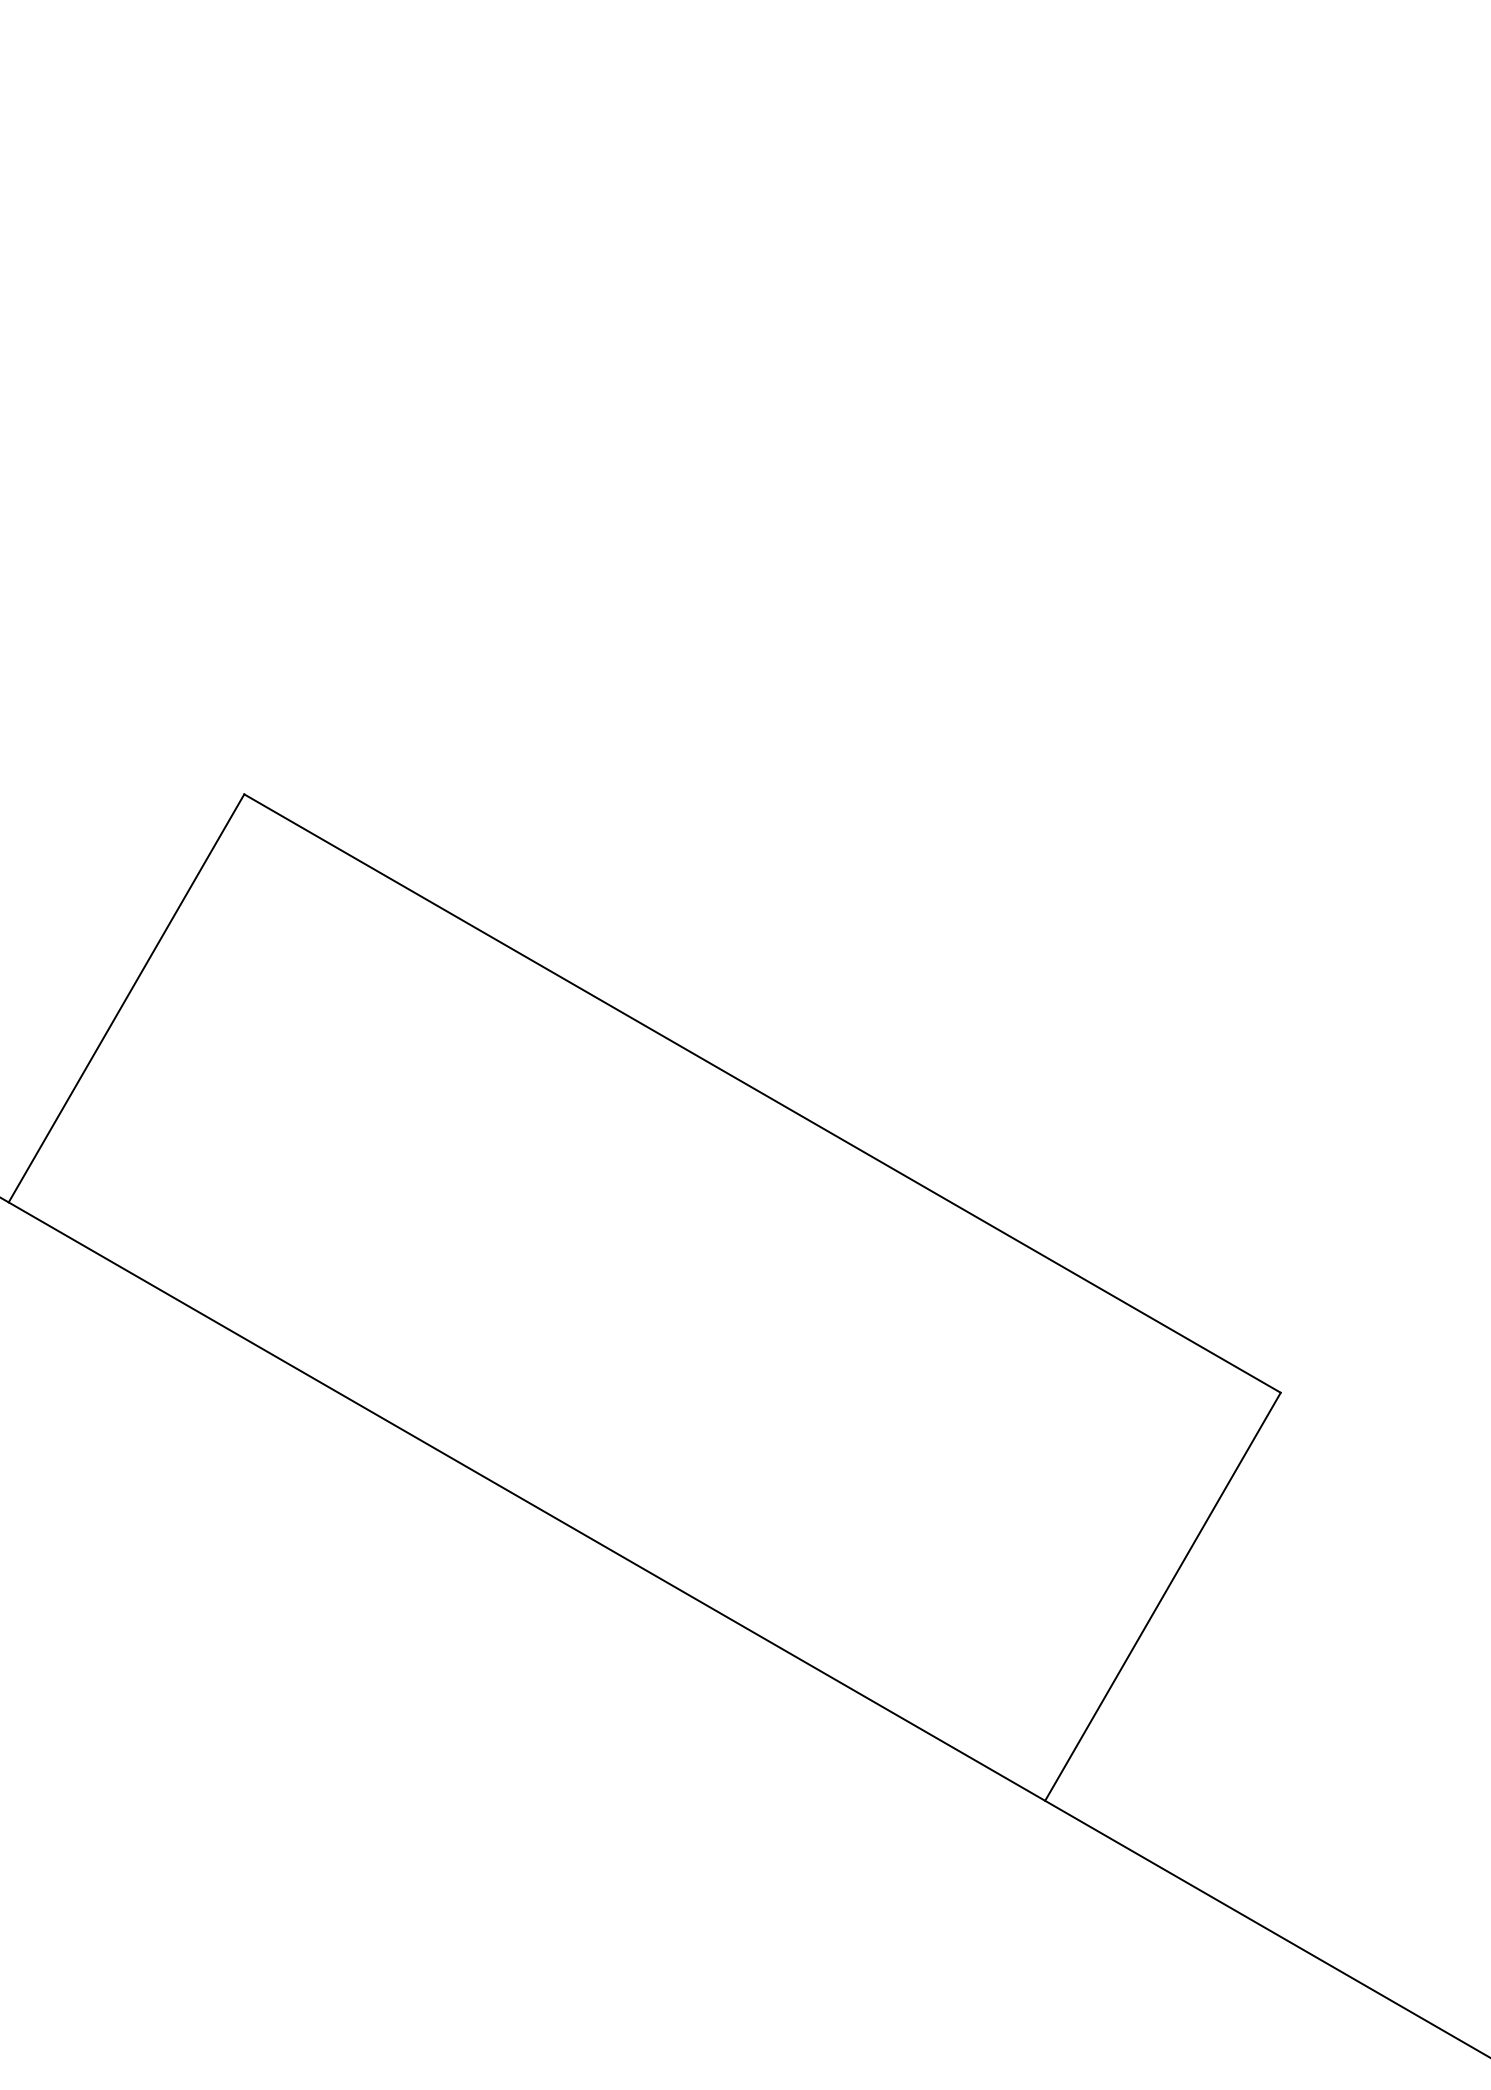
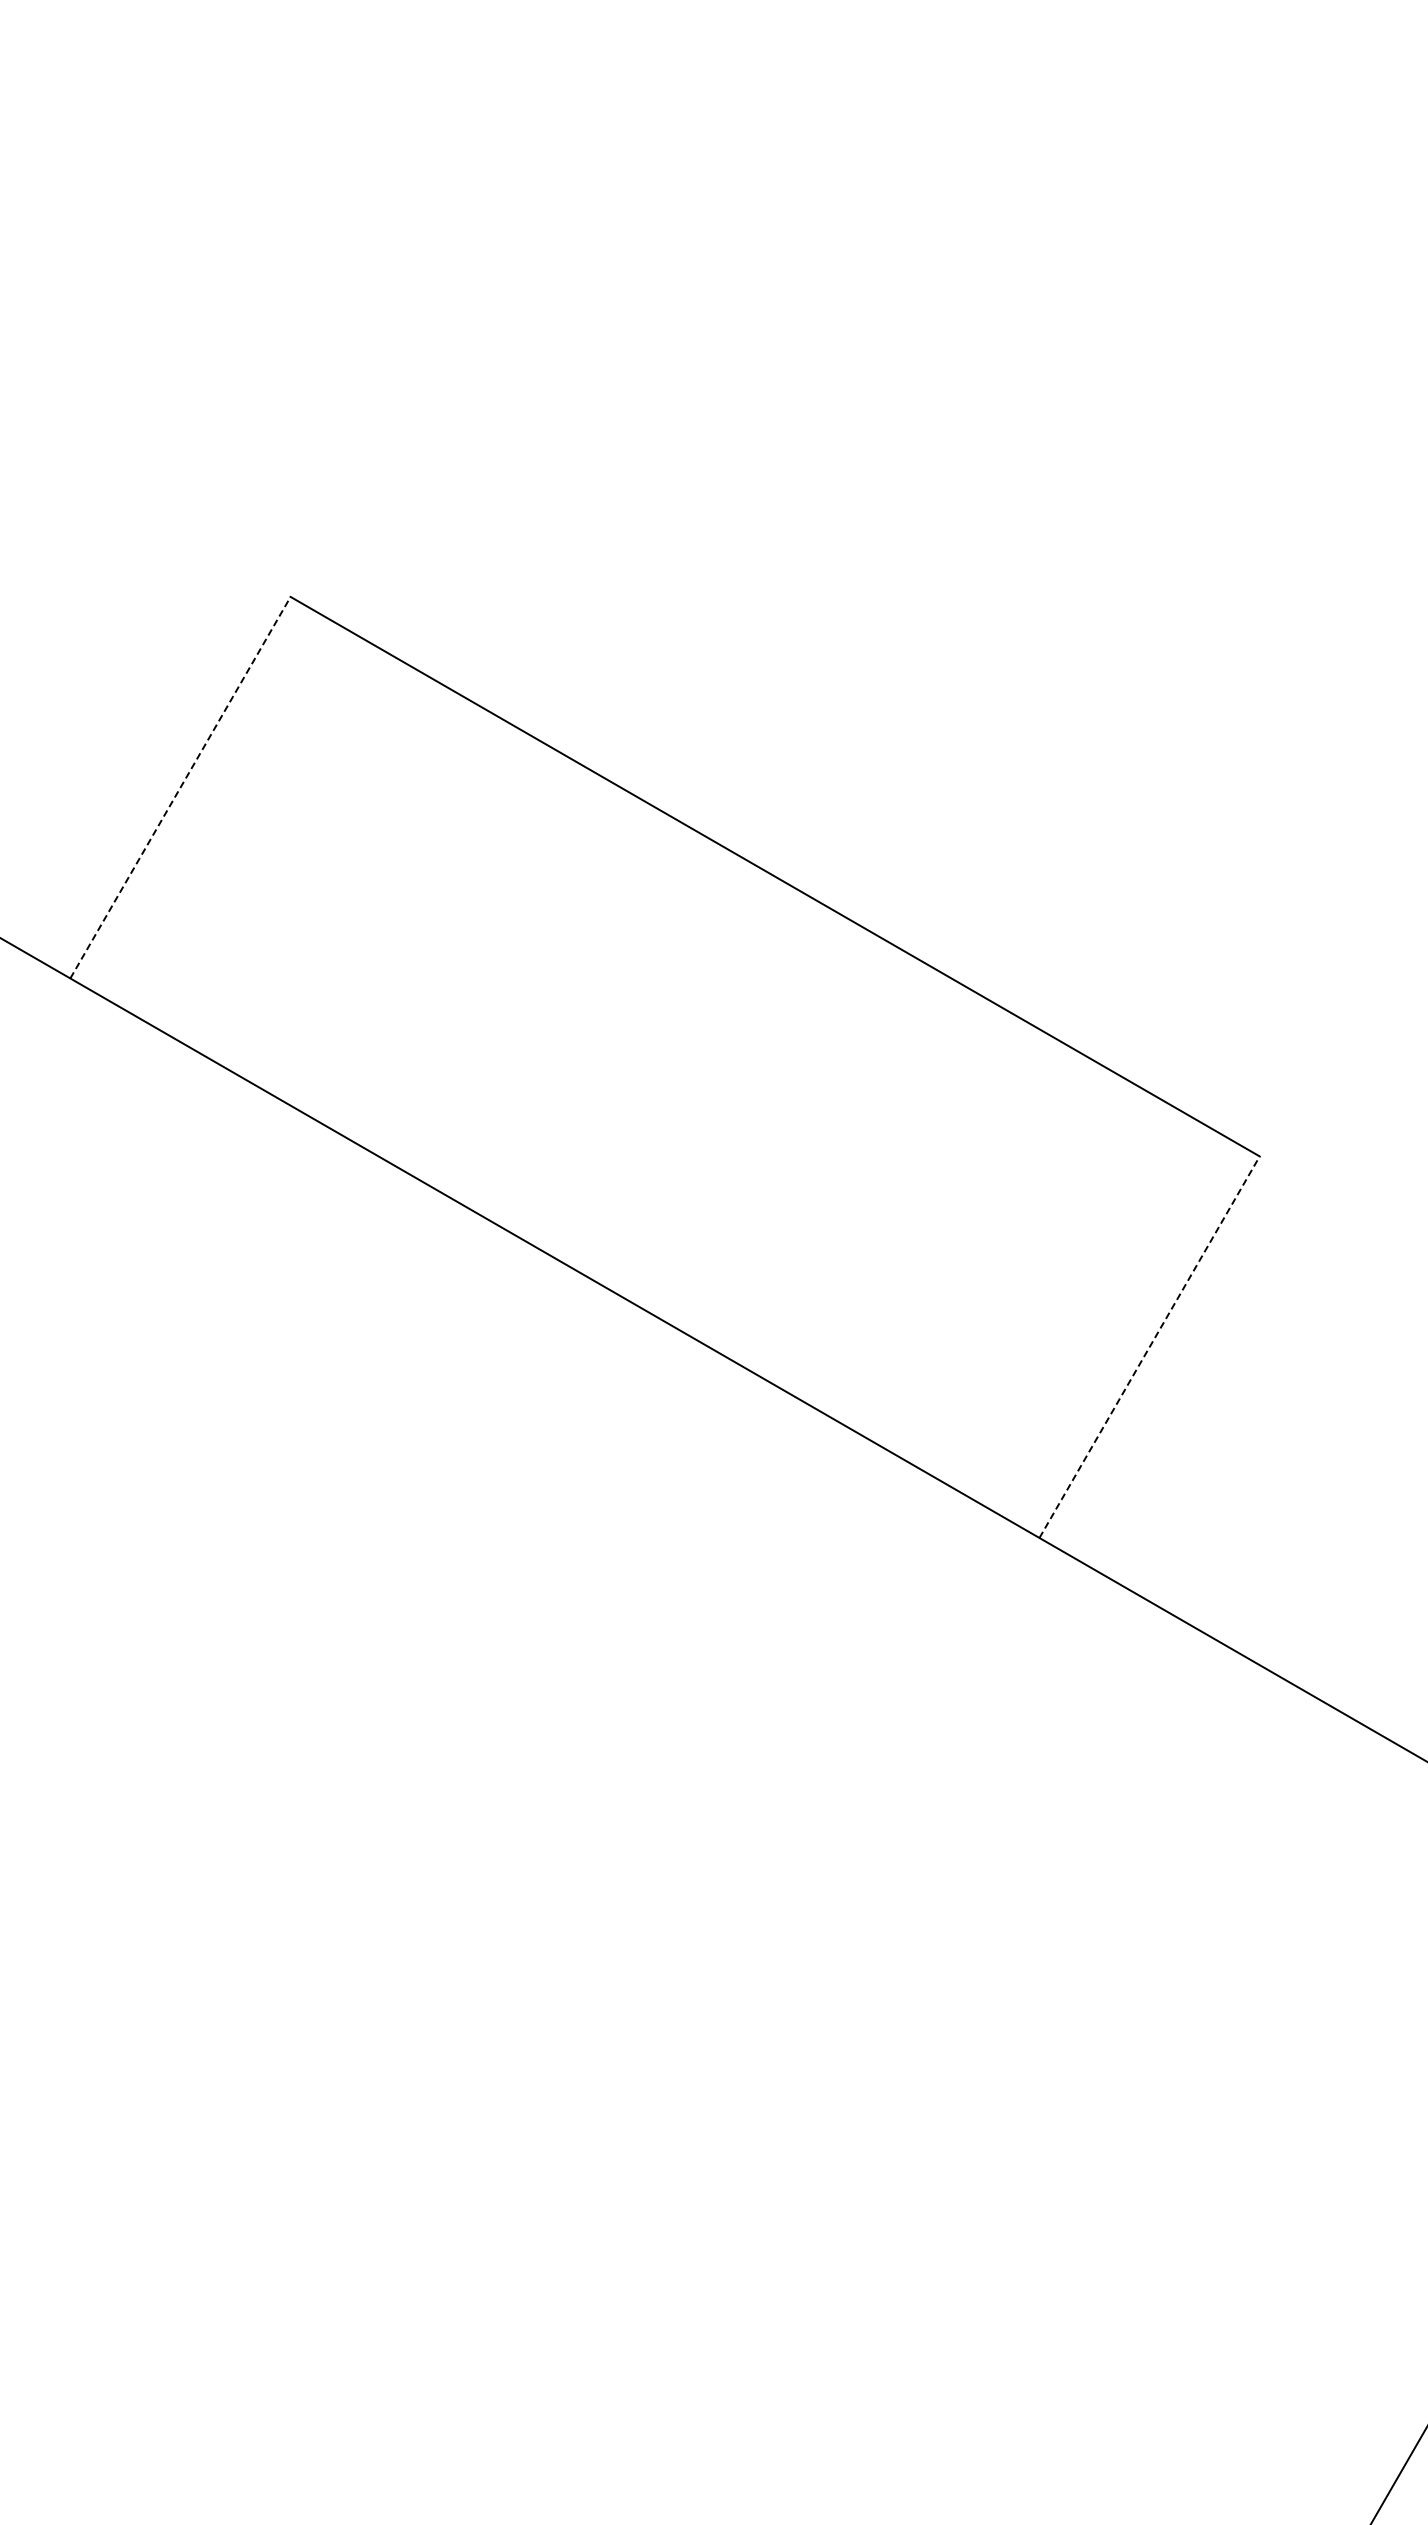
line: (126, 998) -> (180, 787), solid -> dashed
line: (1162, 1596) -> (1149, 1346), solid -> dashed

